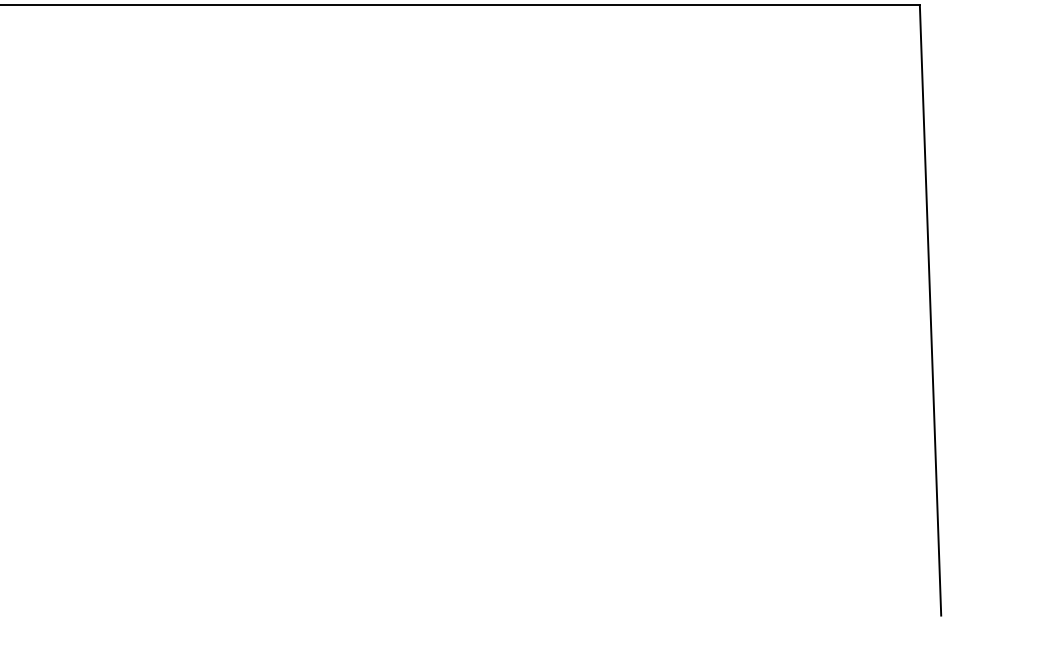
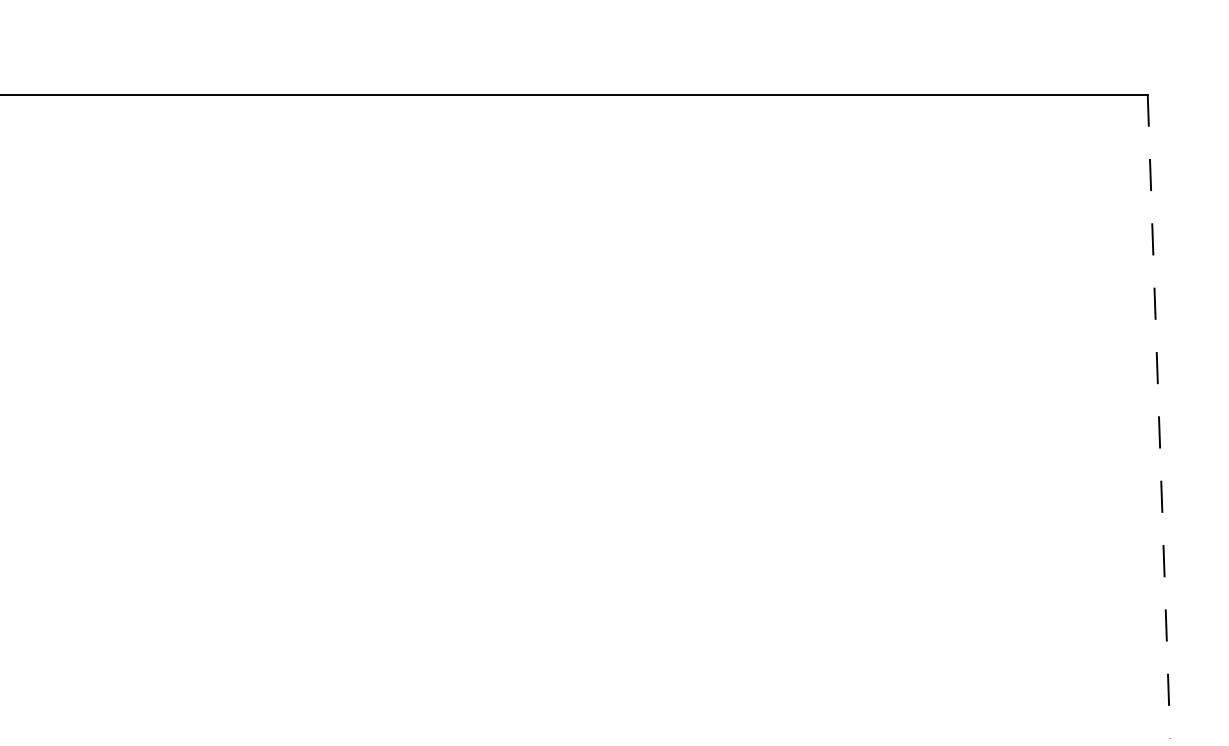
line: (931, 311) -> (1159, 417), solid -> dashed

